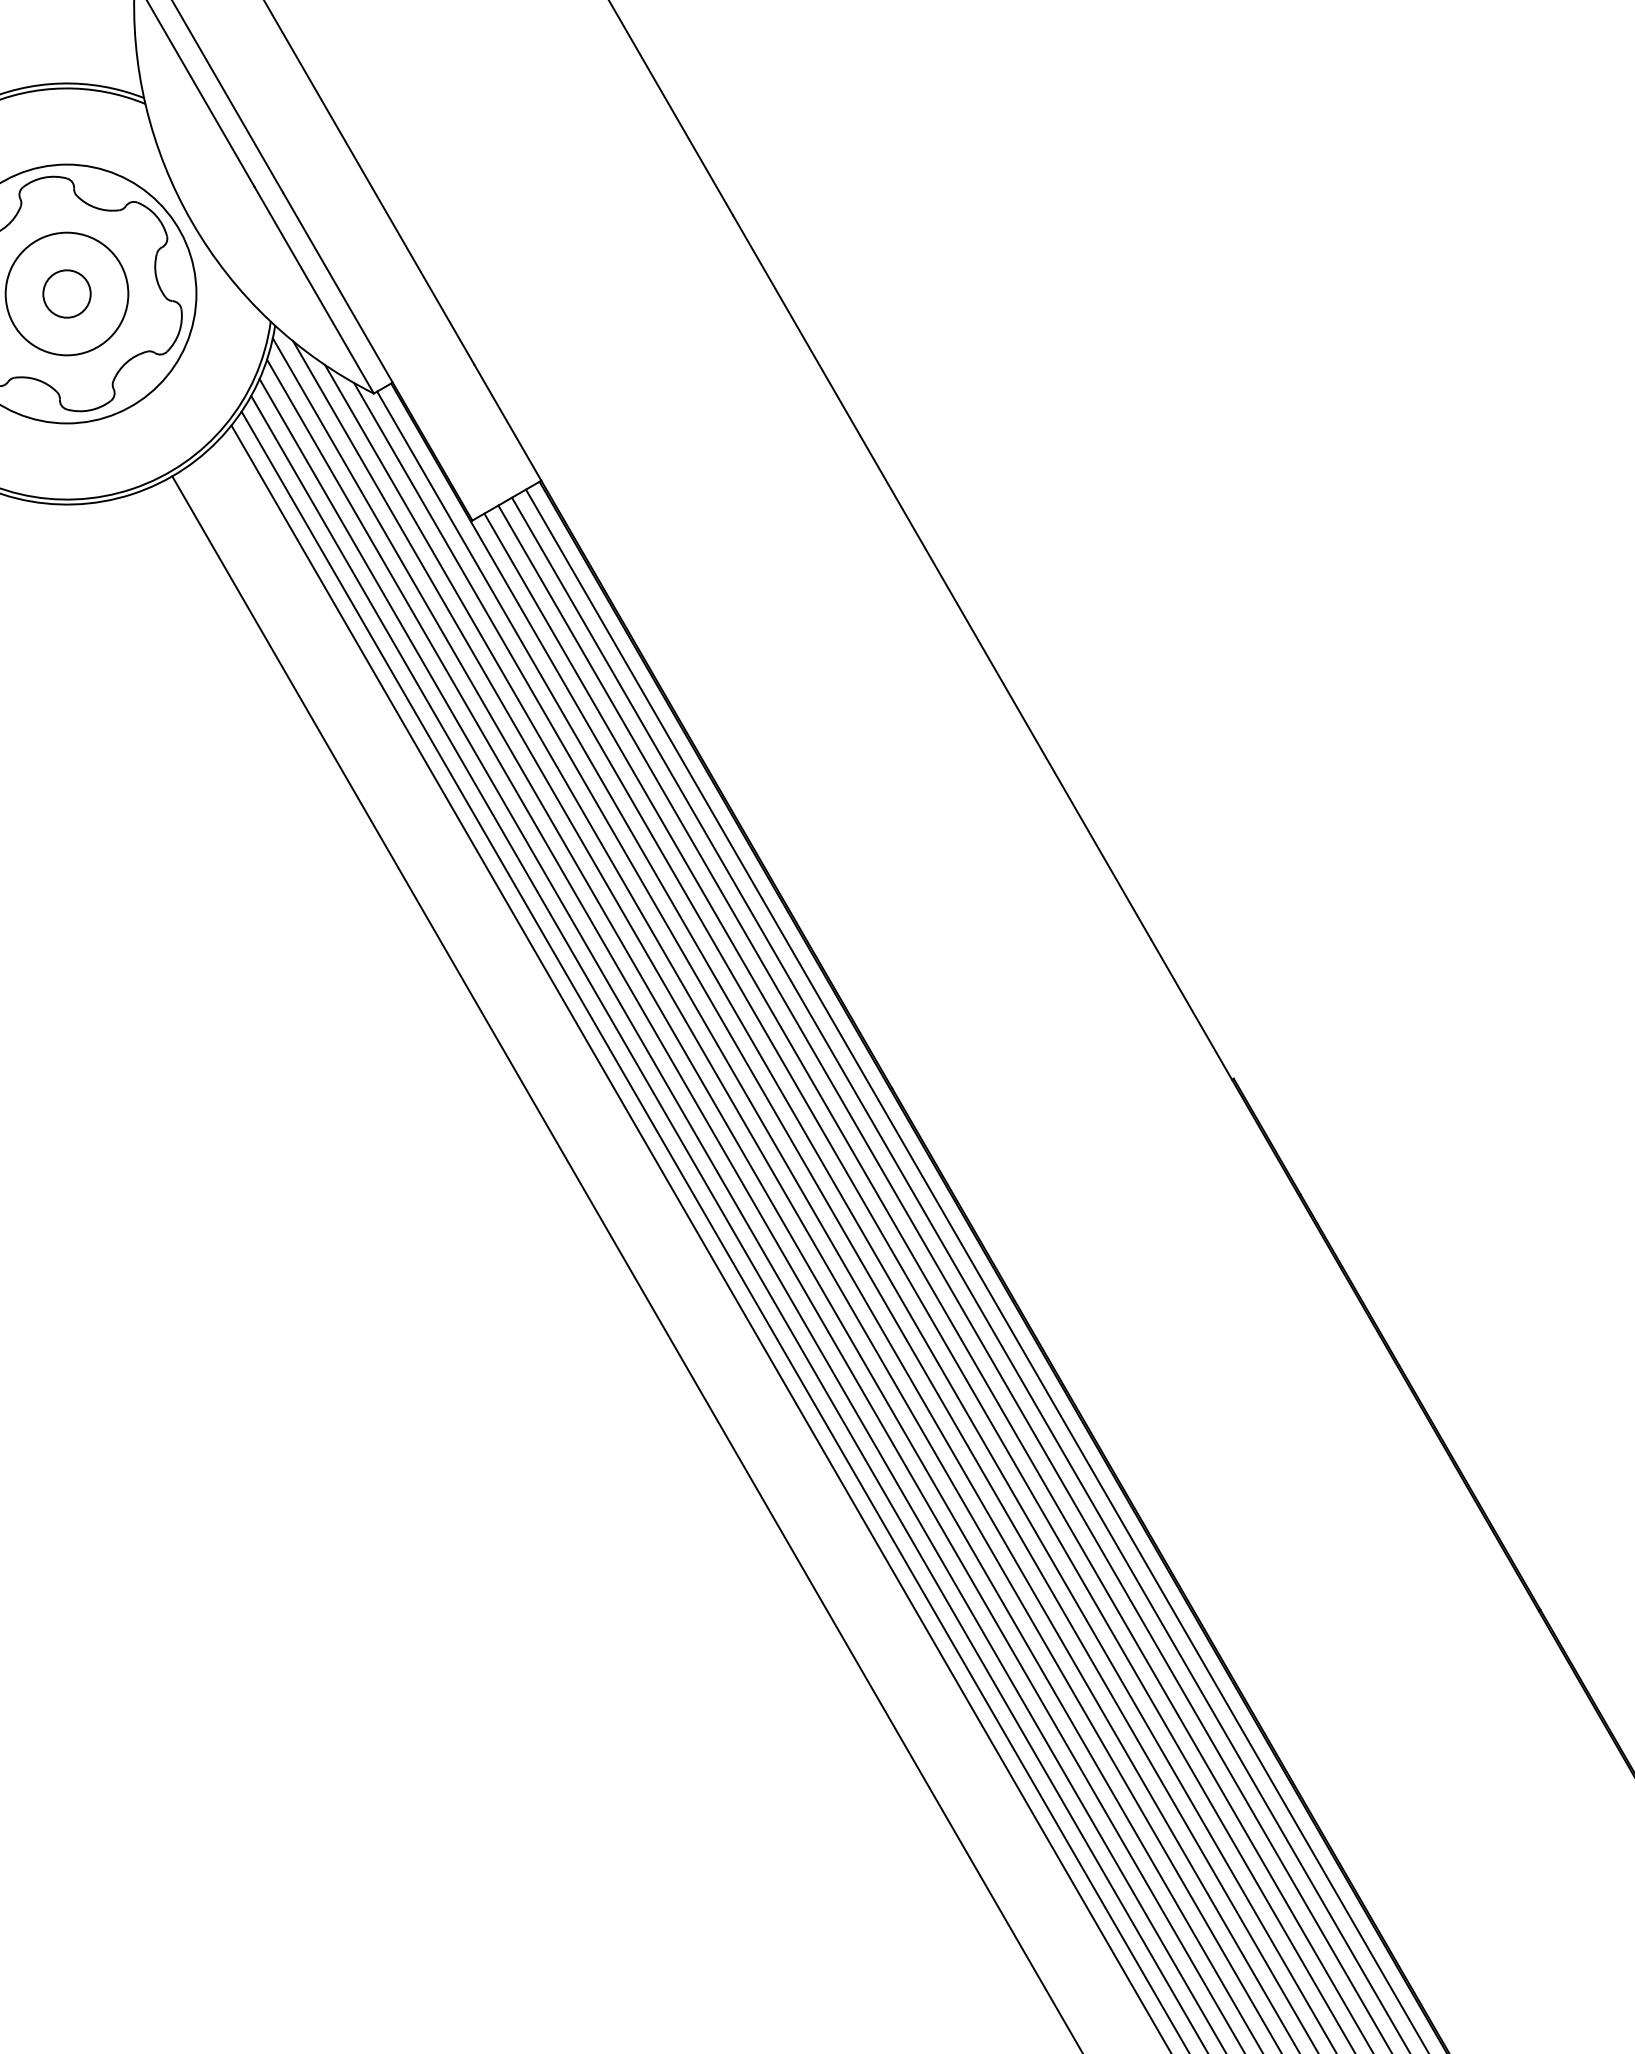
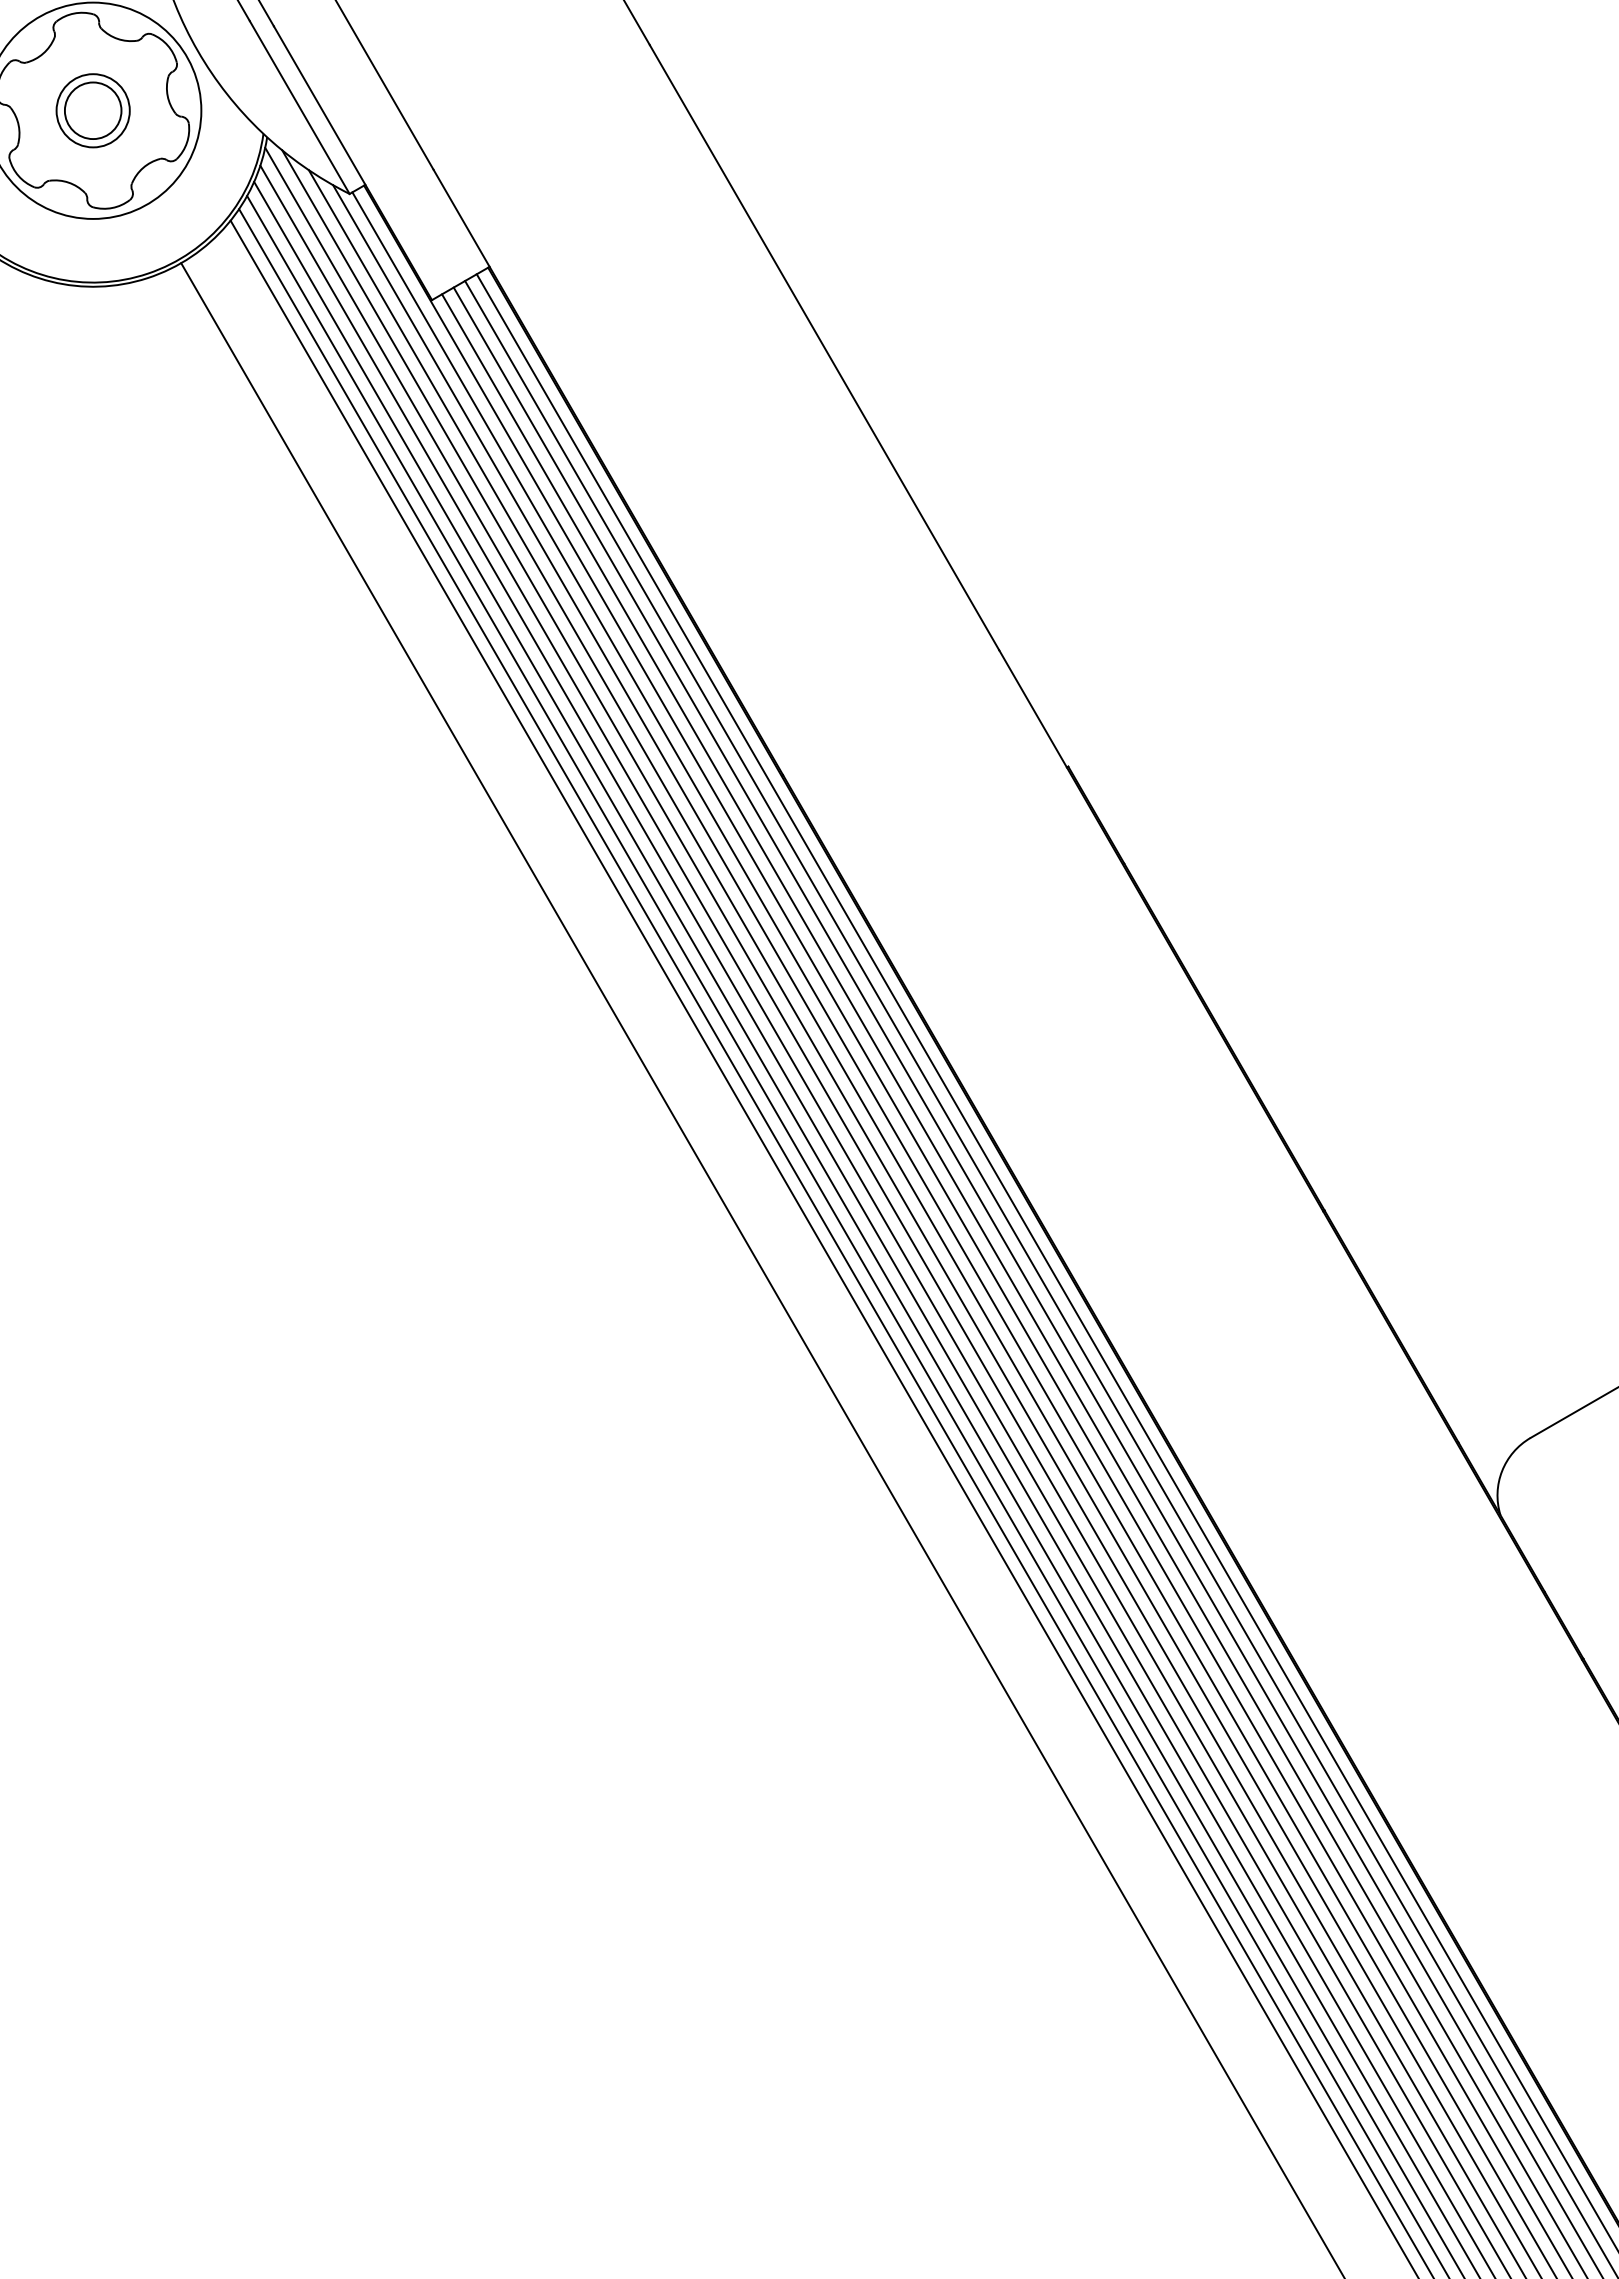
circle: (66, 293) -> (92, 110), size x0.71
circle: (66, 293) -> (92, 110), size x1.43

